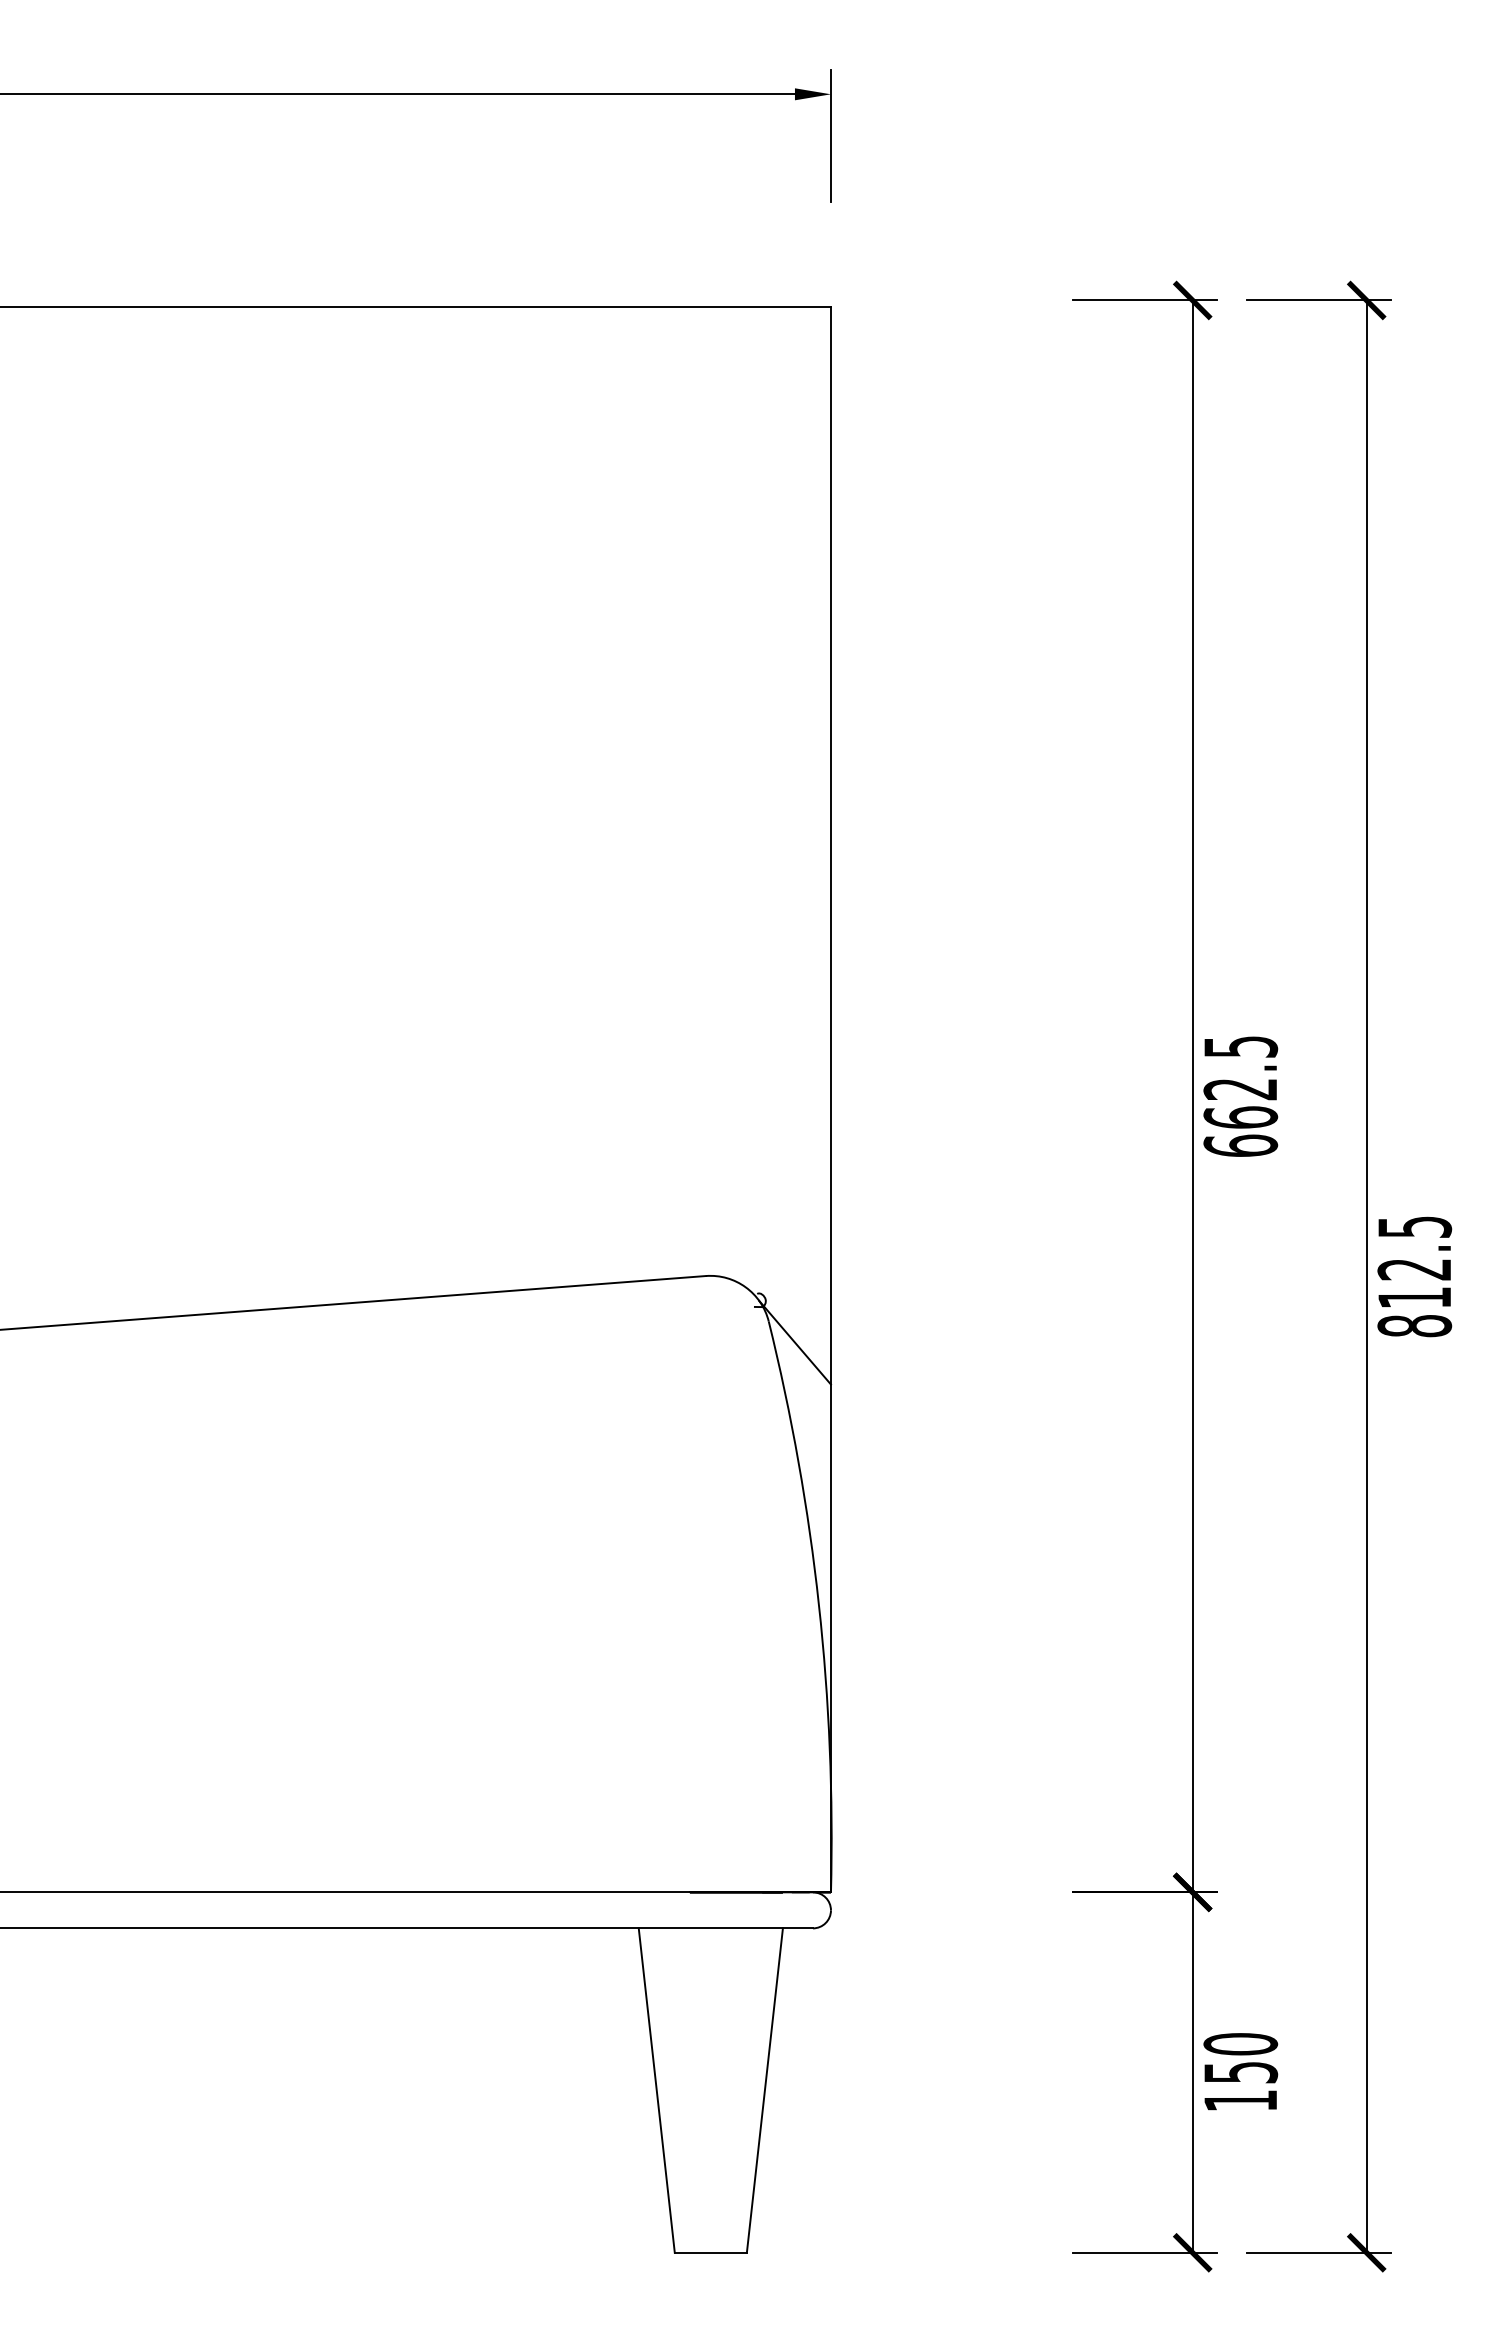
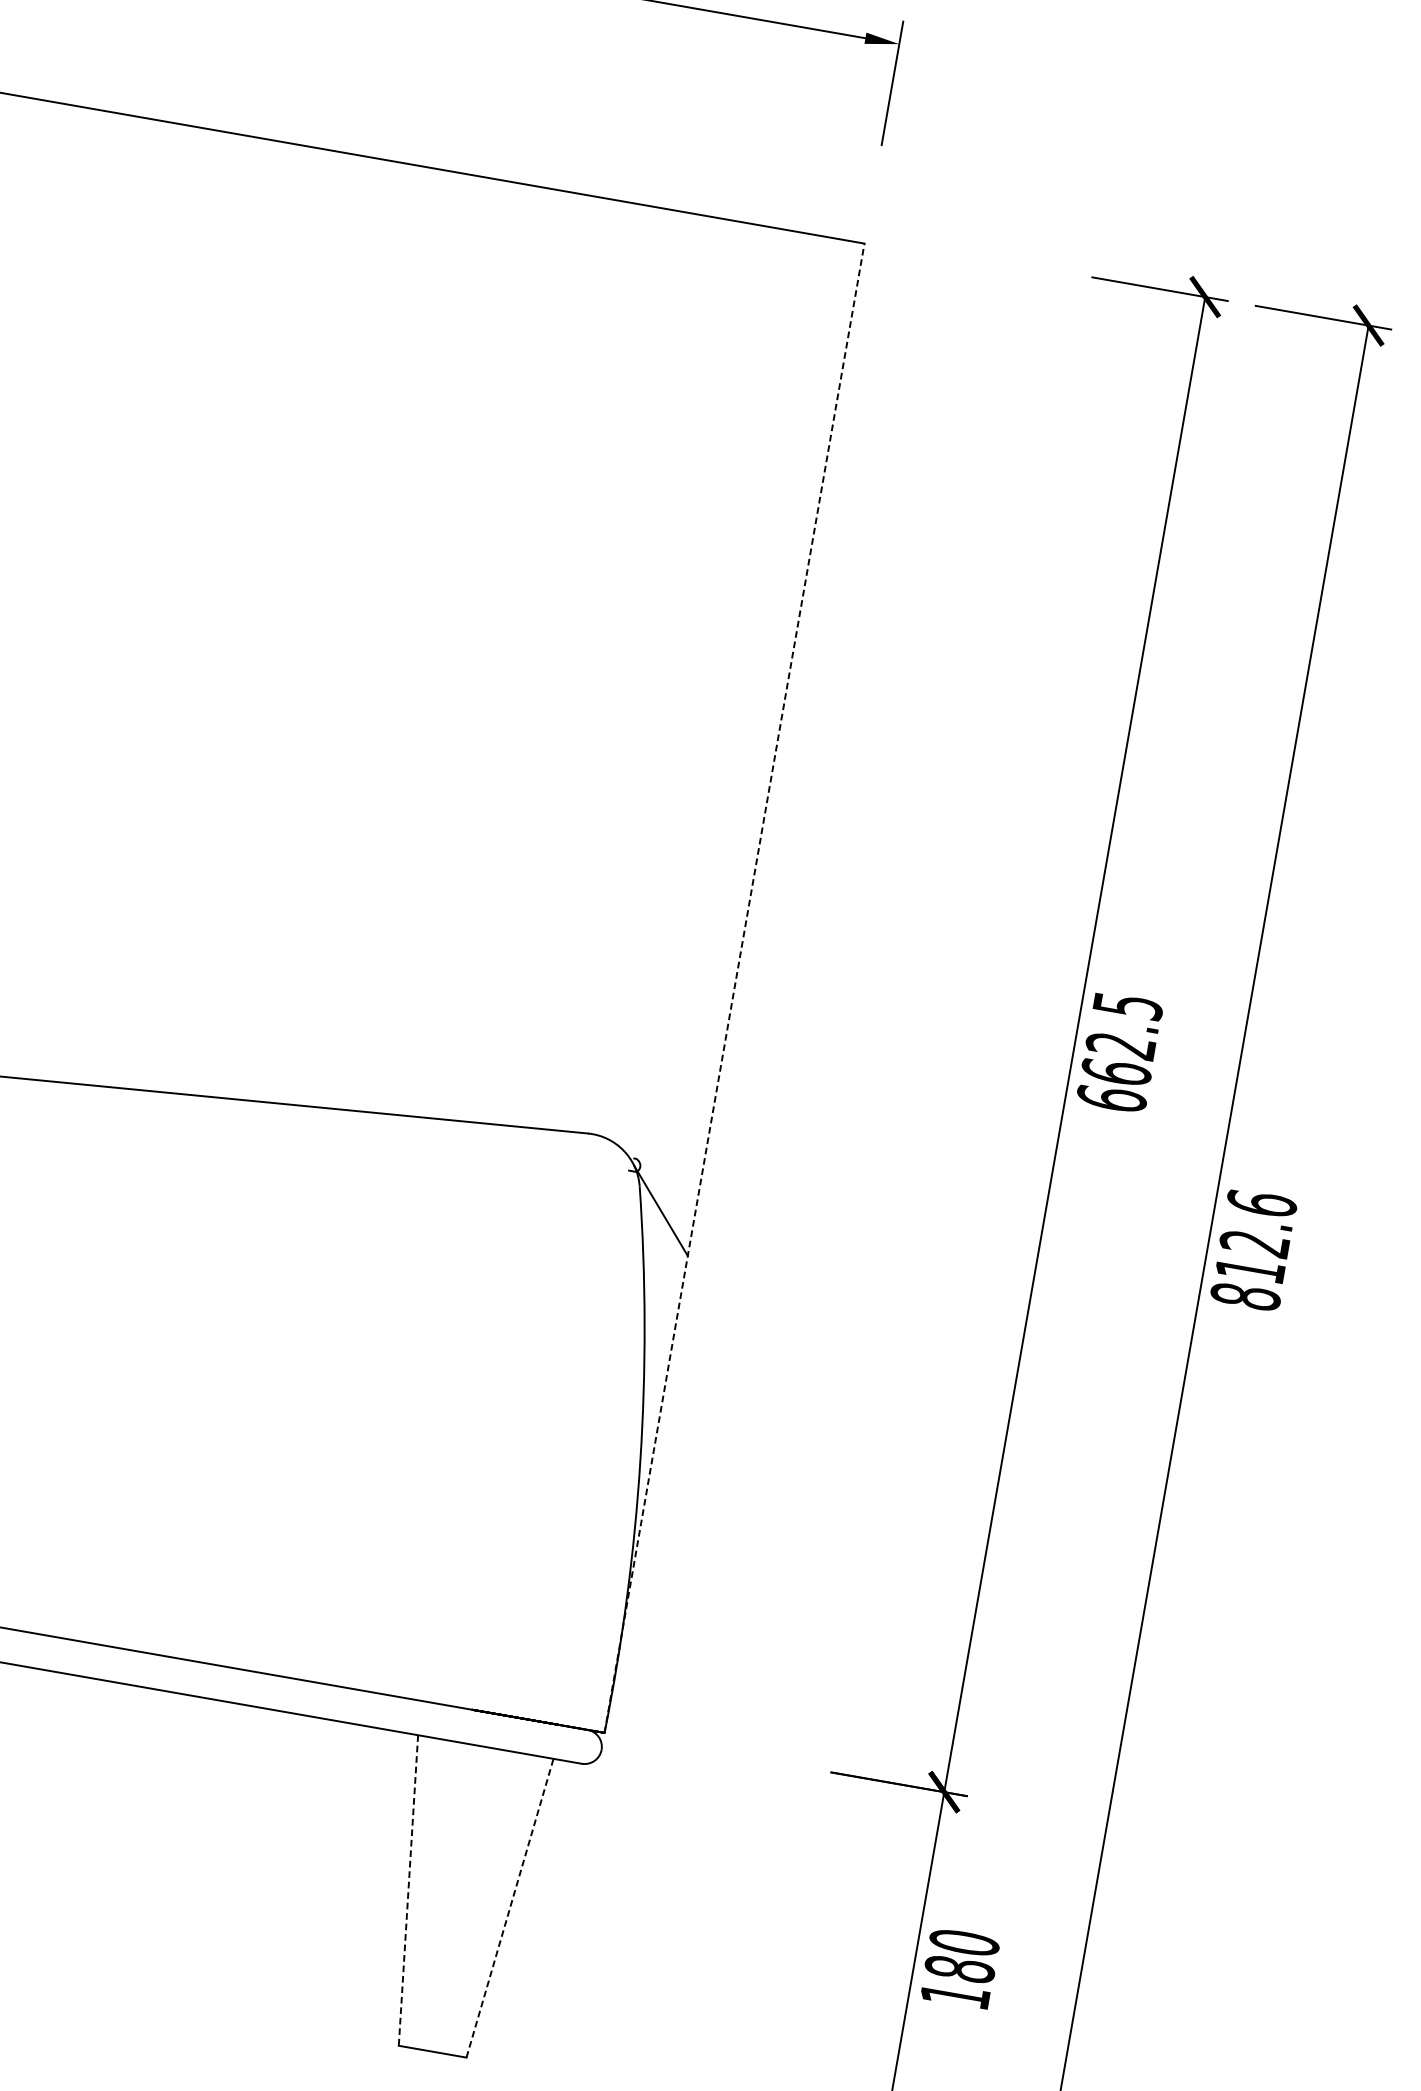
line: (830, 1099) -> (734, 988), solid -> dashed
text: (1414, 1226) -> (1261, 1203), 812.5 -> 812.6
text: (1240, 2072) -> (959, 1969), 150 -> 180
line: (764, 2090) -> (509, 1908), solid -> dashed
line: (656, 2091) -> (408, 1891), solid -> dashed

